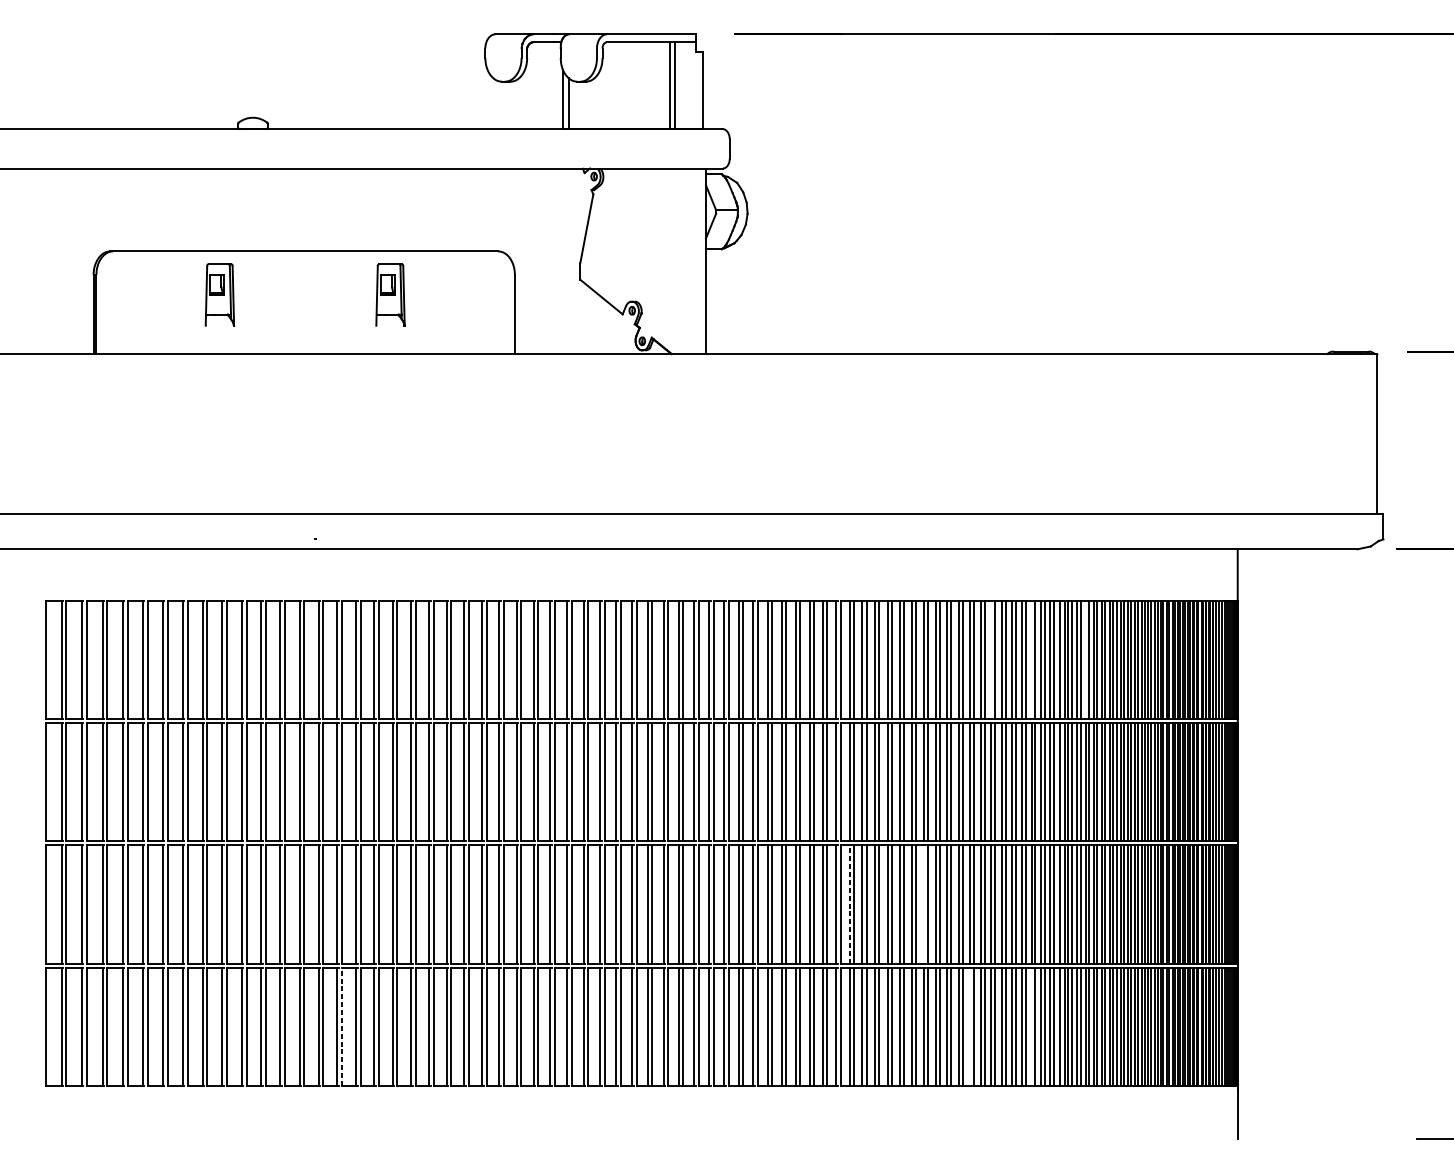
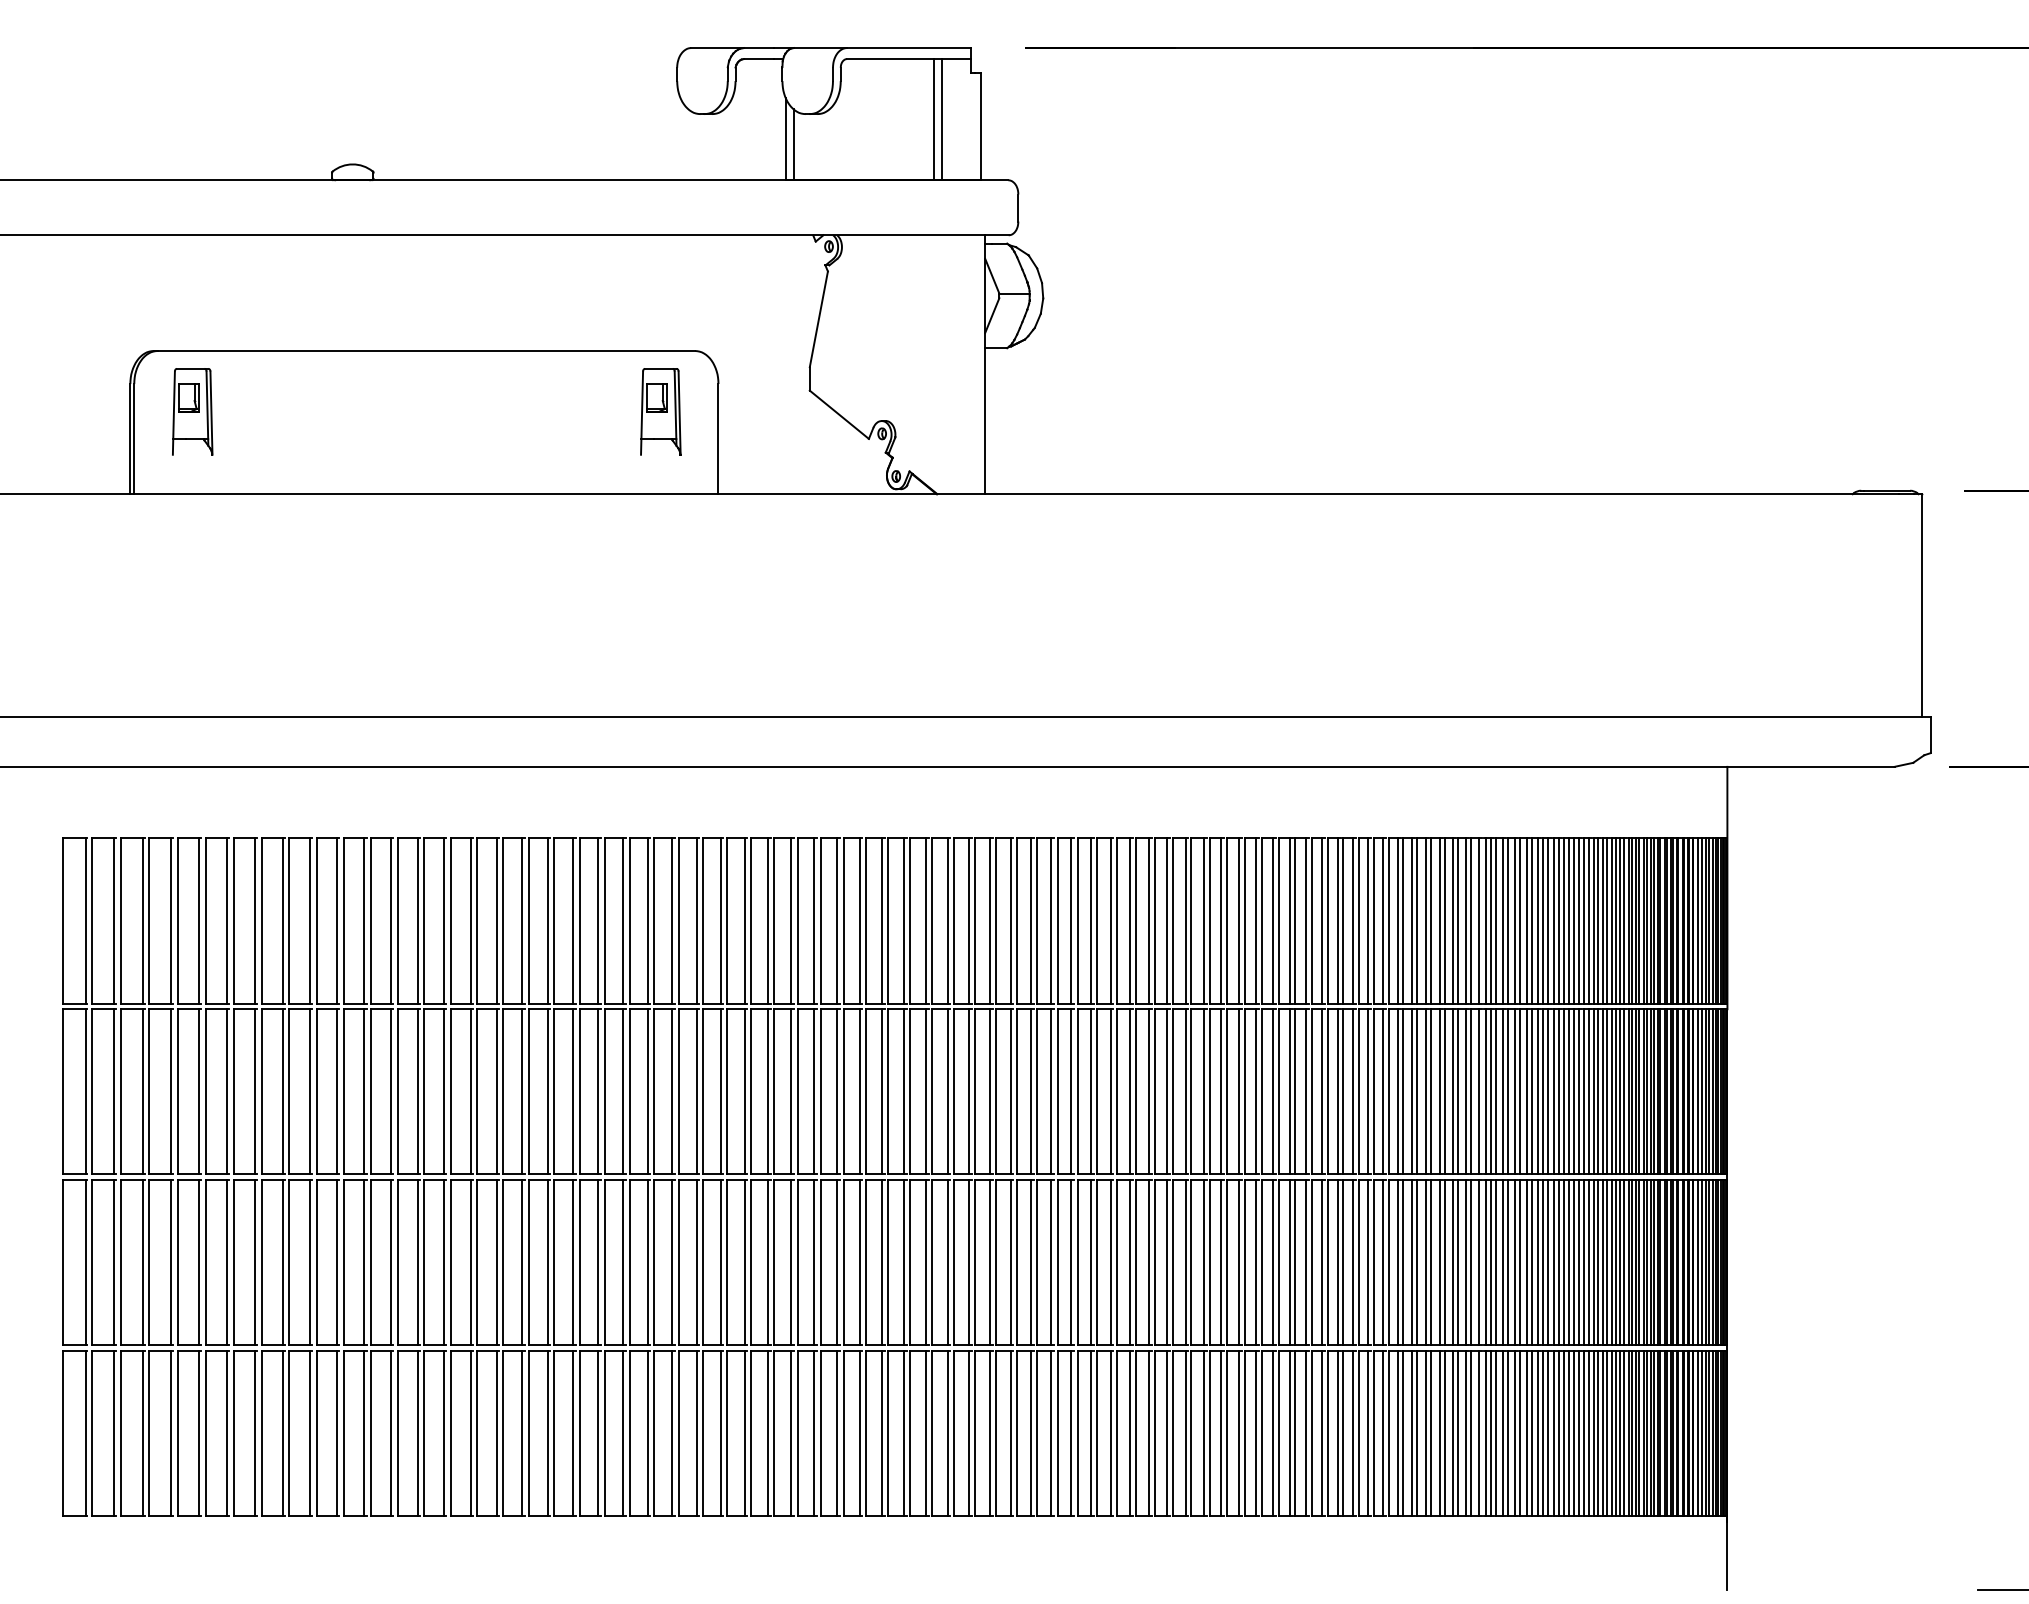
part: (219, 294) -> (192, 411), moved
part: (390, 294) -> (660, 411), moved
line: (991, 659) -> (1383, 920), added
line: (1031, 659) -> (1439, 920), added
line: (1085, 659) -> (1514, 920), added
line: (849, 904) -> (1185, 1262), dashed -> solid
line: (924, 904) -> (1289, 1262), added
line: (342, 1026) -> (477, 1433), dashed -> solid
line: (969, 1026) -> (1353, 1433), added
line: (1031, 1026) -> (1439, 1433), added

